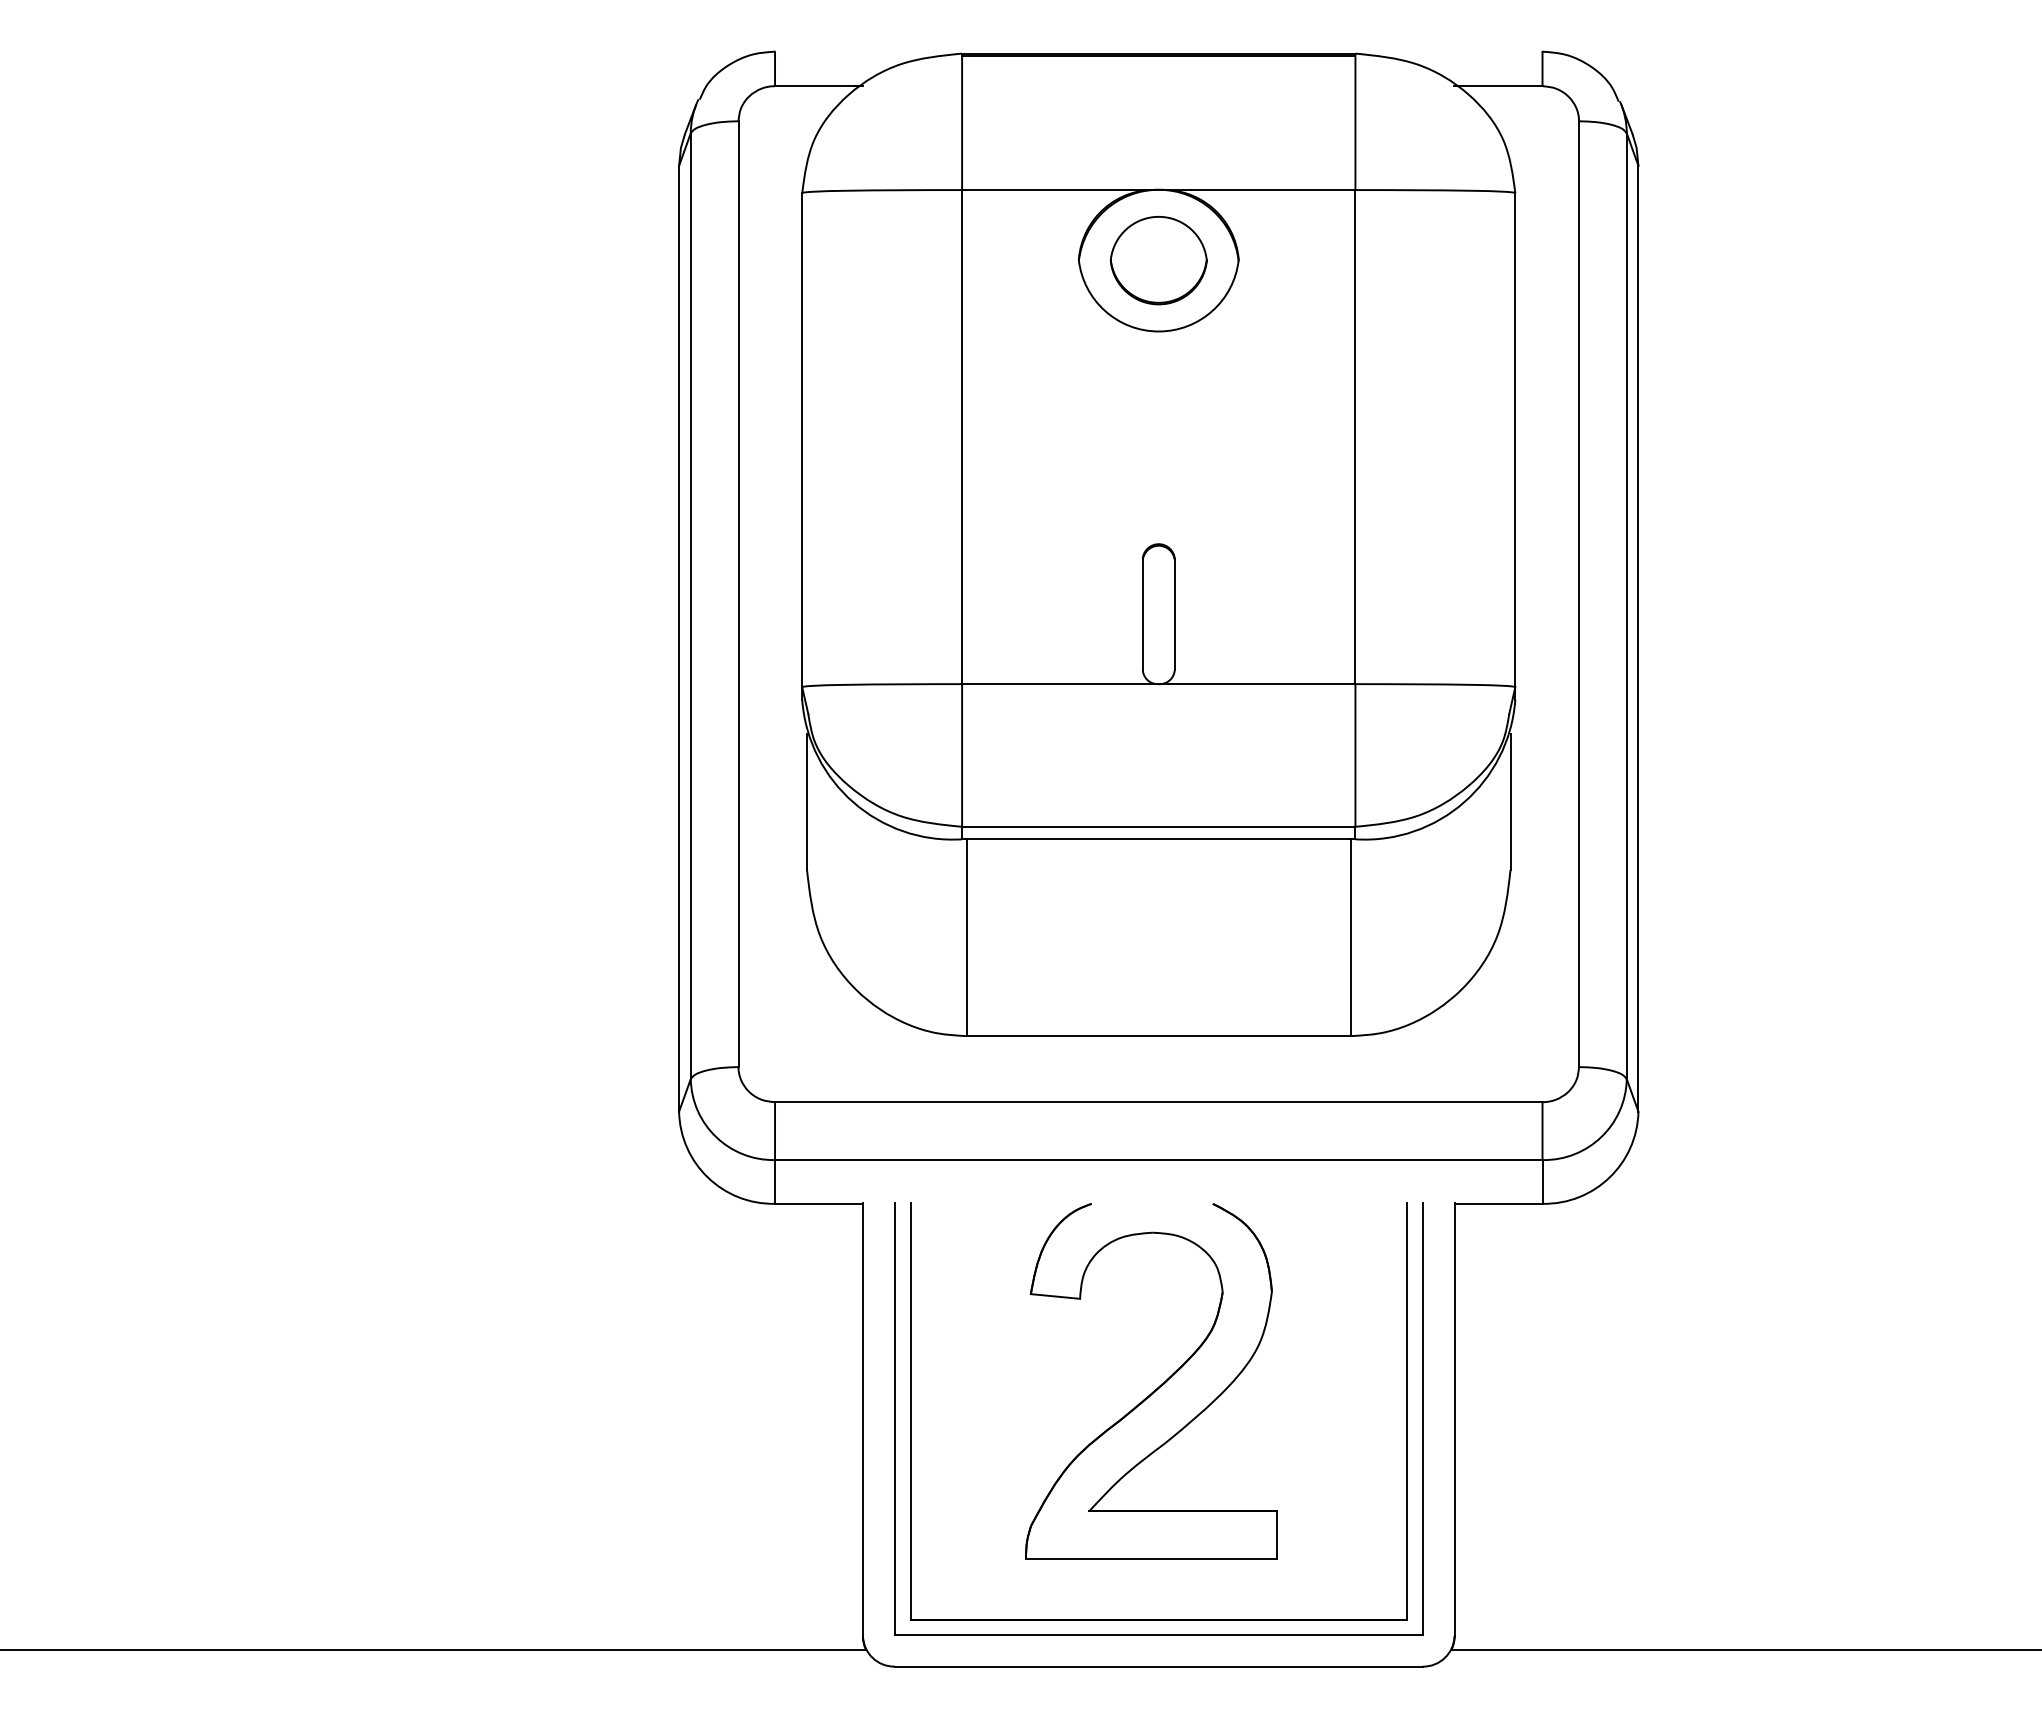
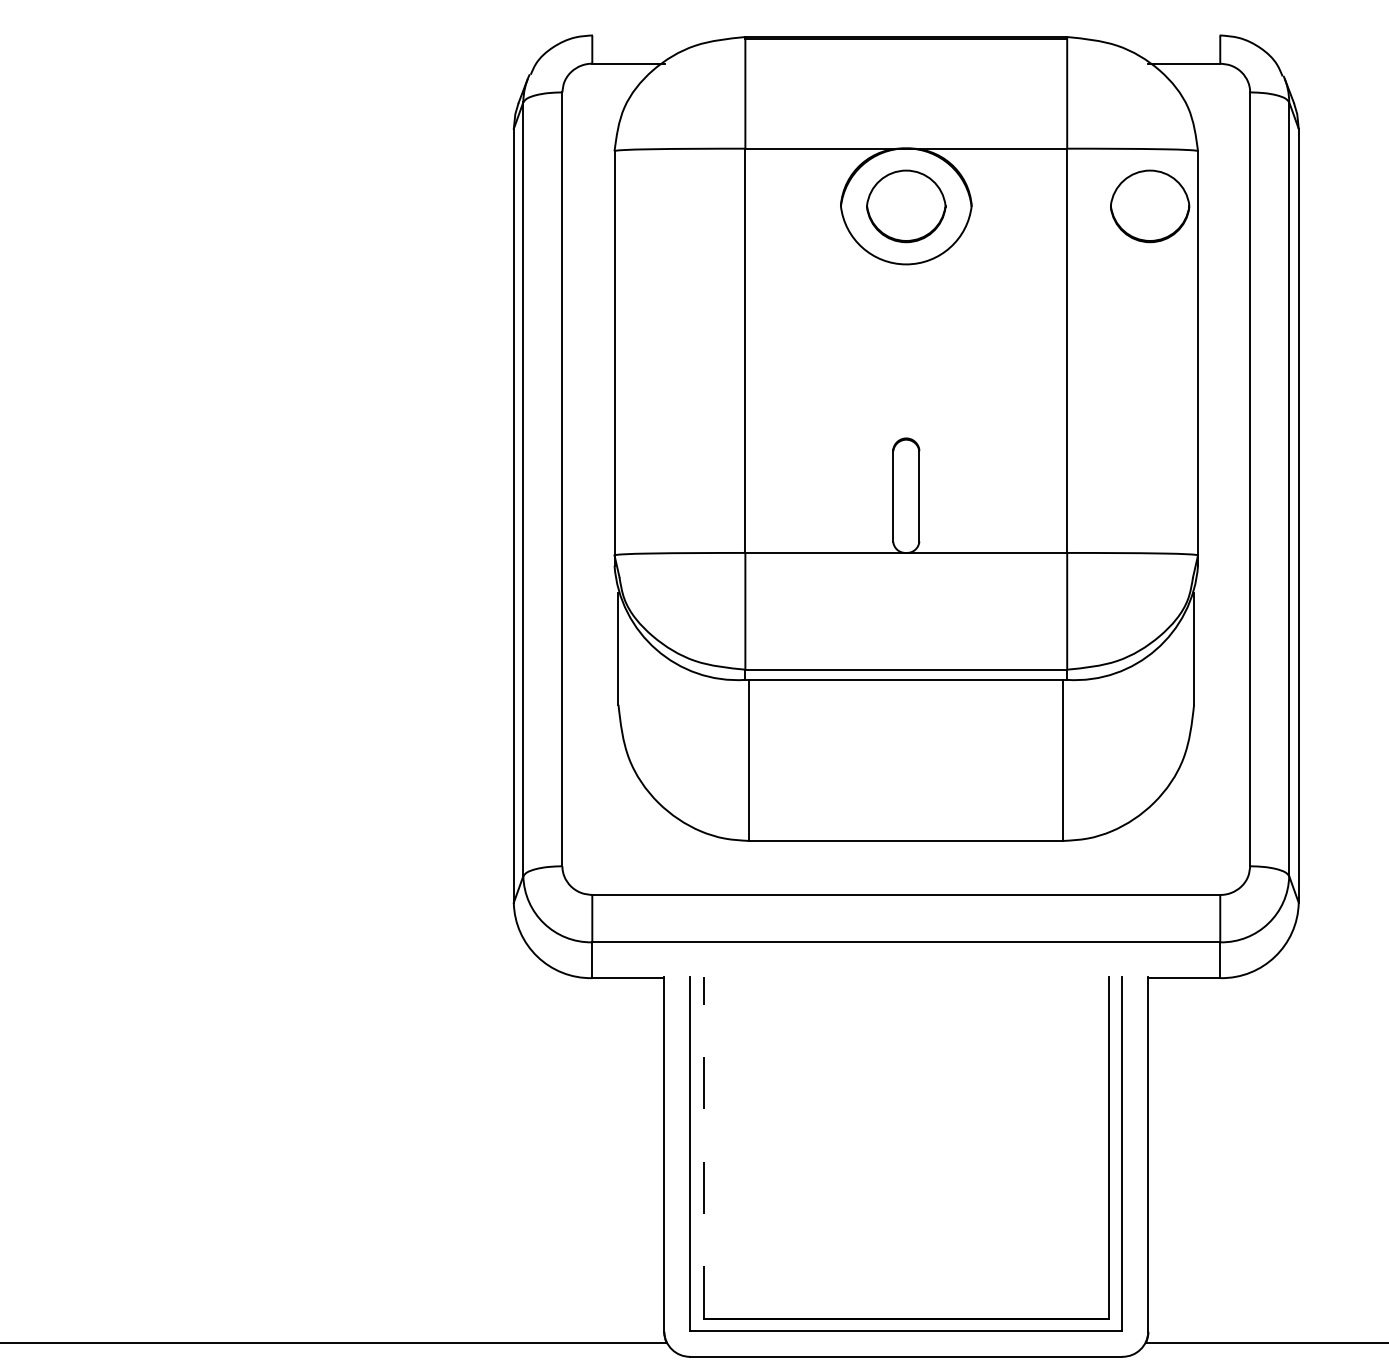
part: (1456, 260) -> (1149, 206), added
part: (1157, 1387) -> (905, 1128), removed
line: (910, 1411) -> (703, 1148), solid -> dashed

